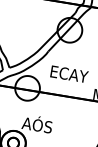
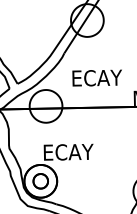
text: (38, 124) -> (68, 150), AÓS -> ECAY

